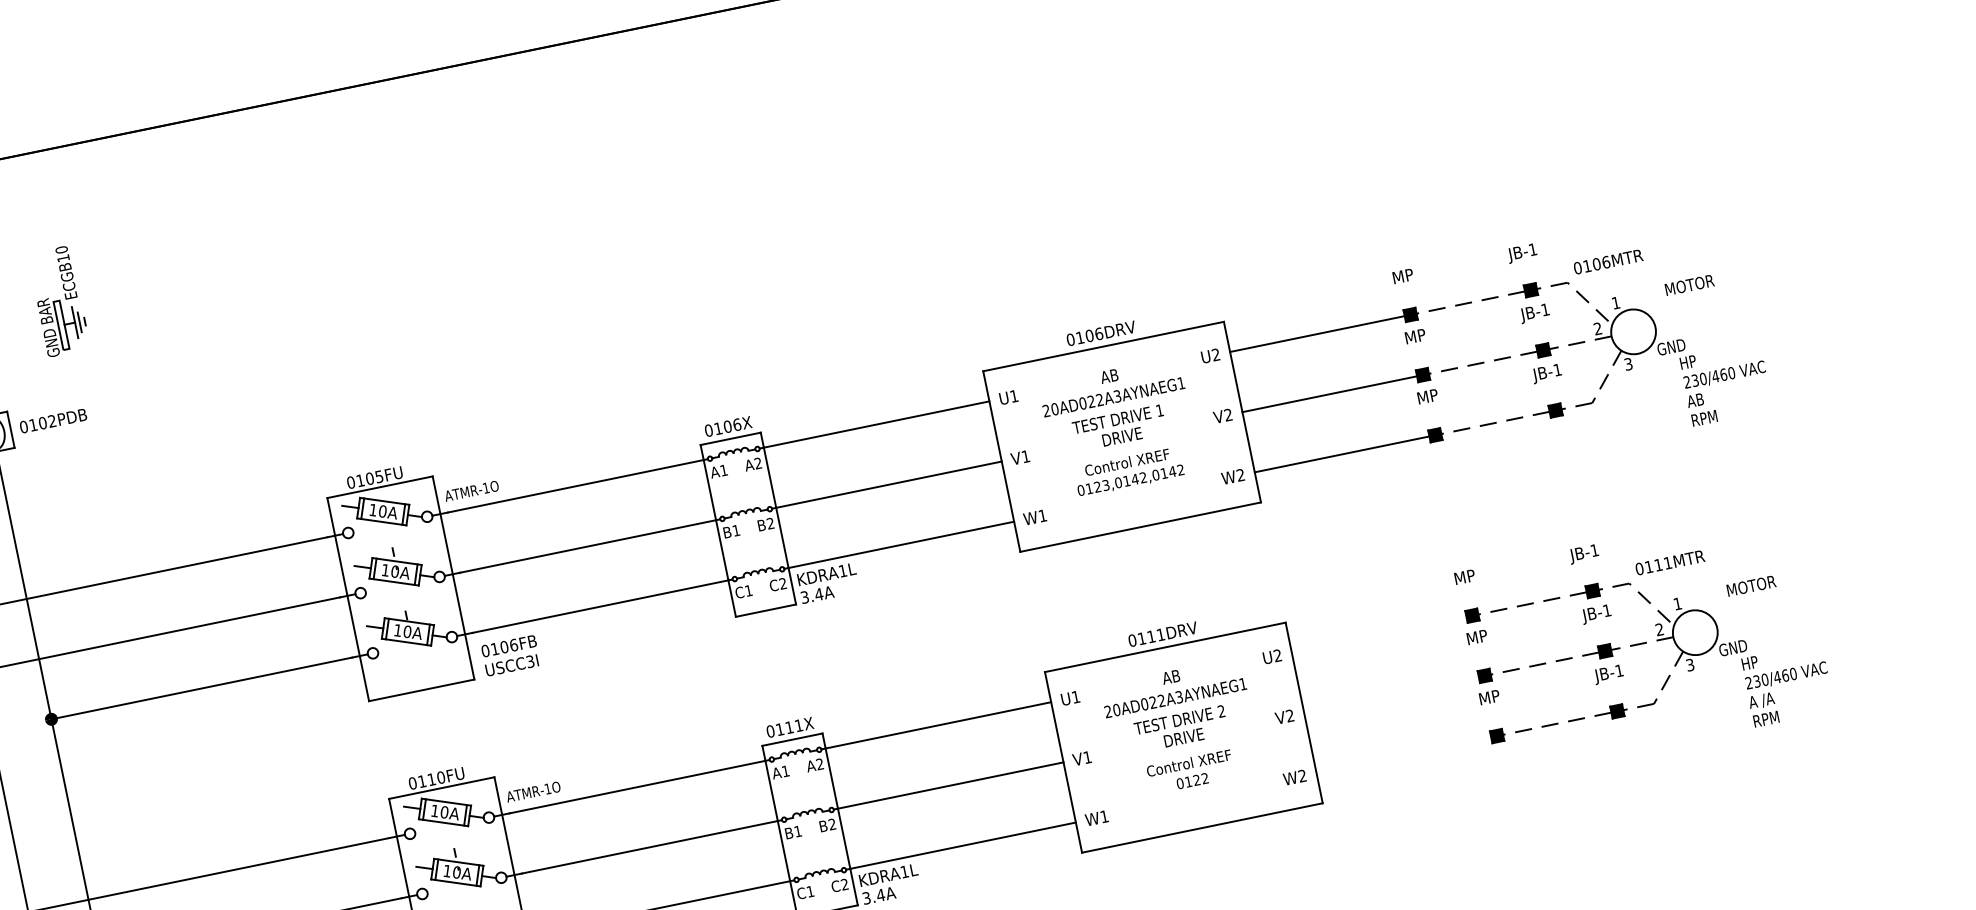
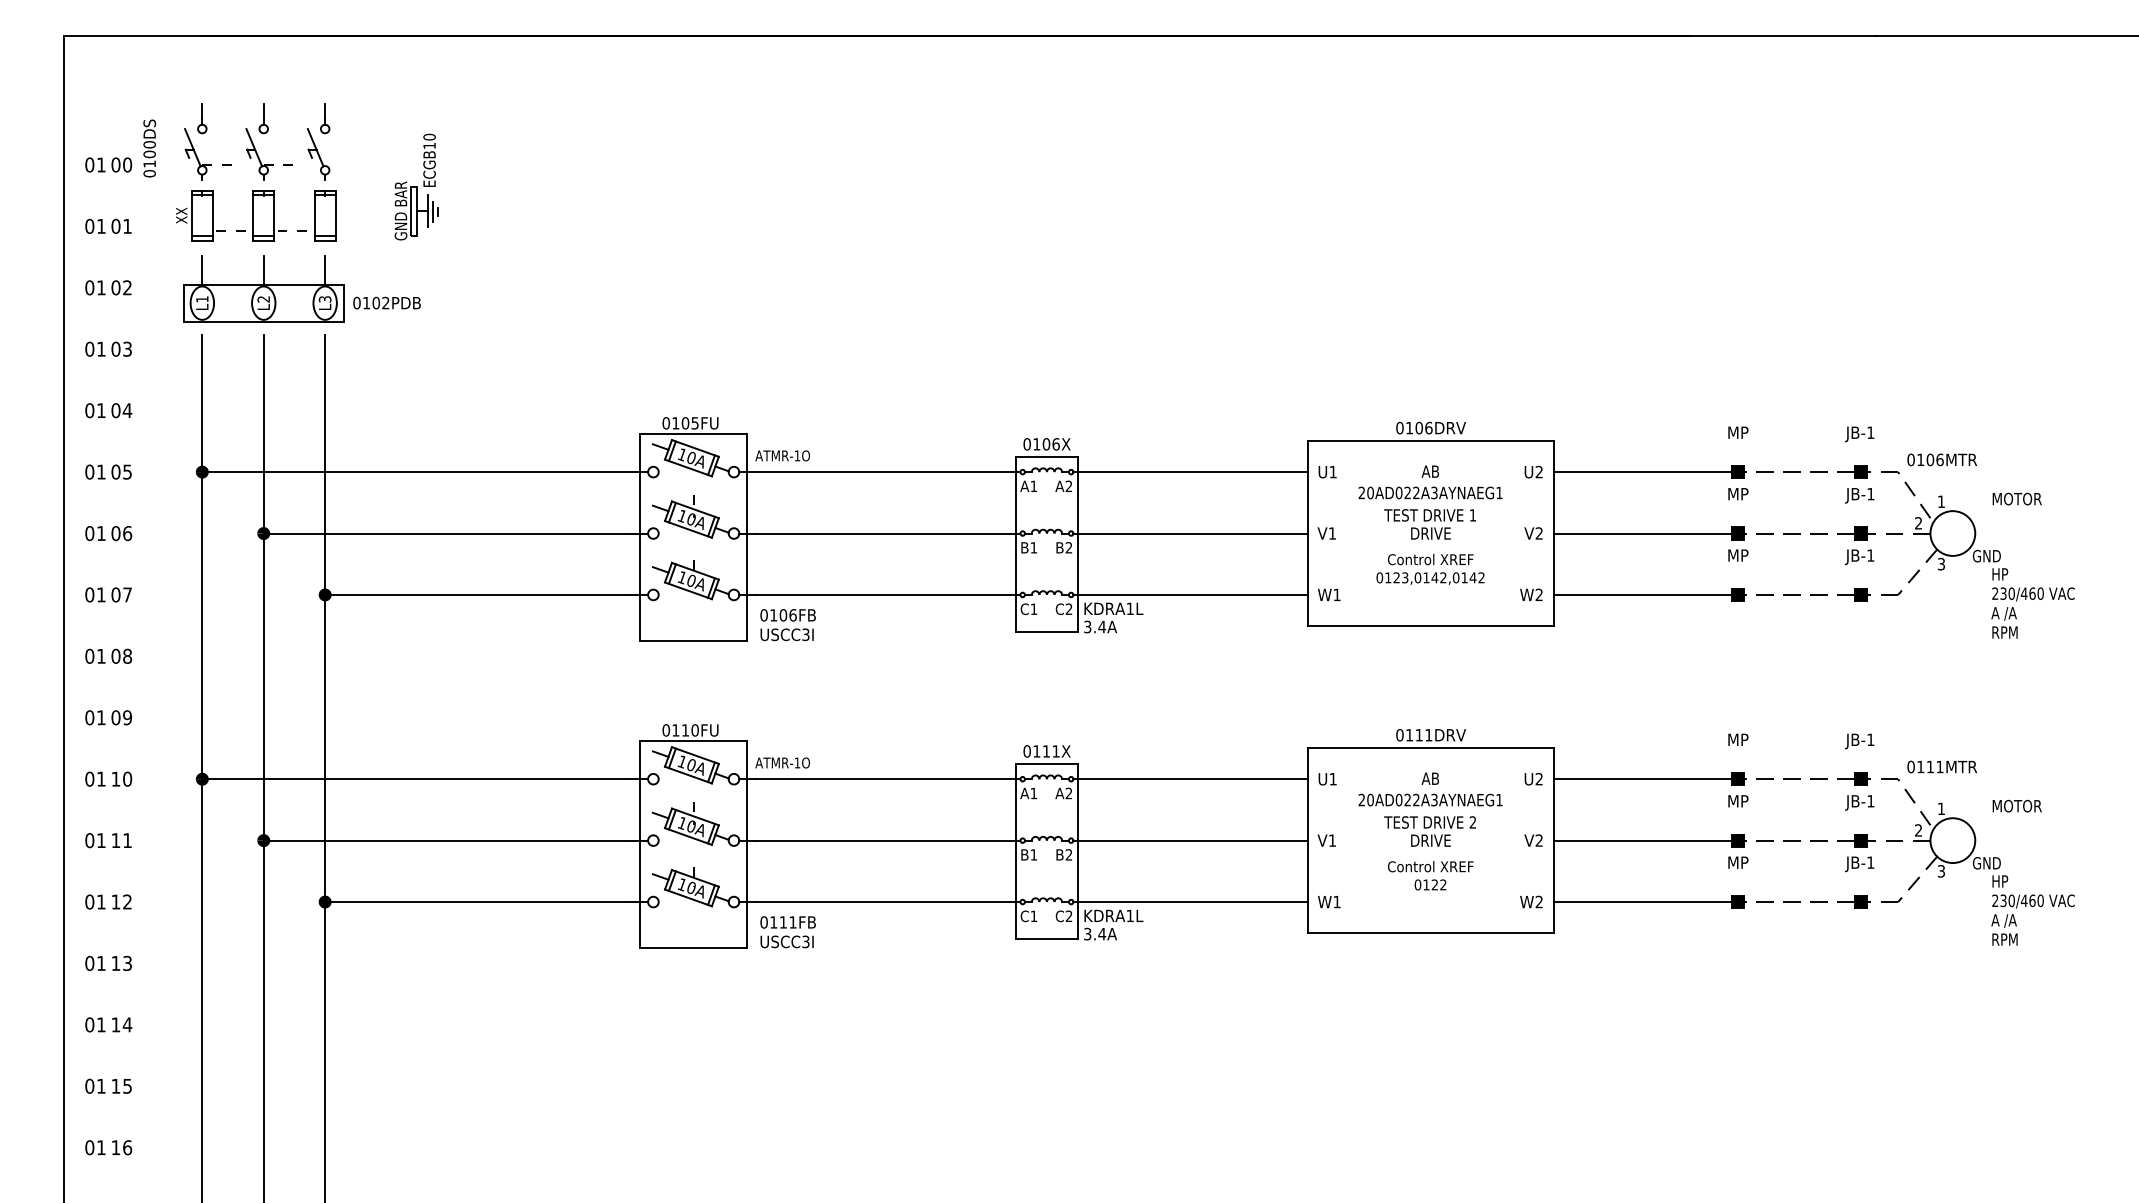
text: (1704, 399) -> (2008, 613), AB -> A /A
line: (1379, 635) -> (1642, 779), added
line: (1391, 694) -> (1642, 840), added
line: (1403, 755) -> (1642, 902), added

